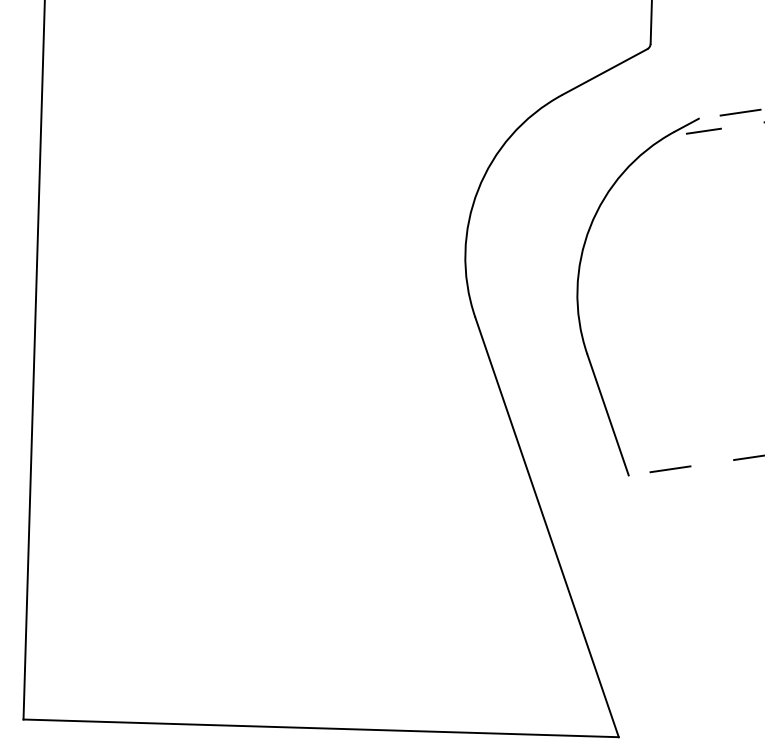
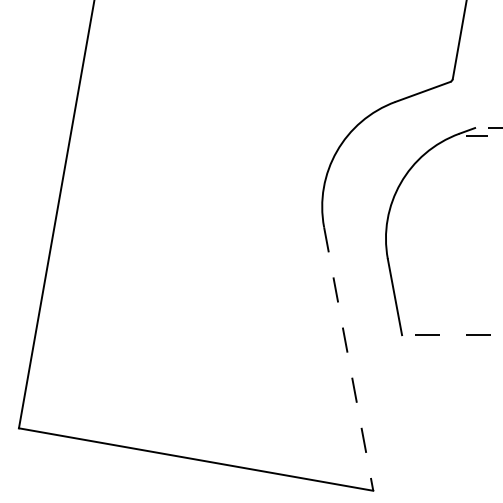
line: (546, 528) -> (348, 359), solid -> dashed

